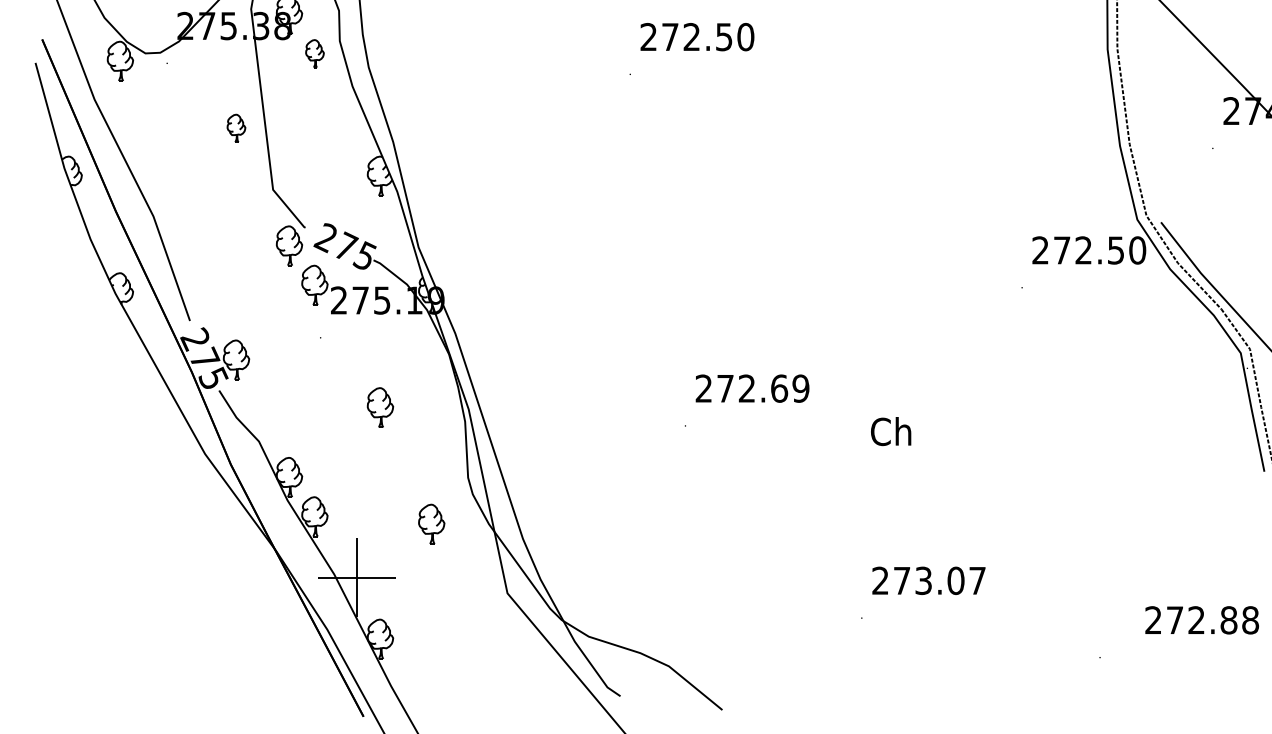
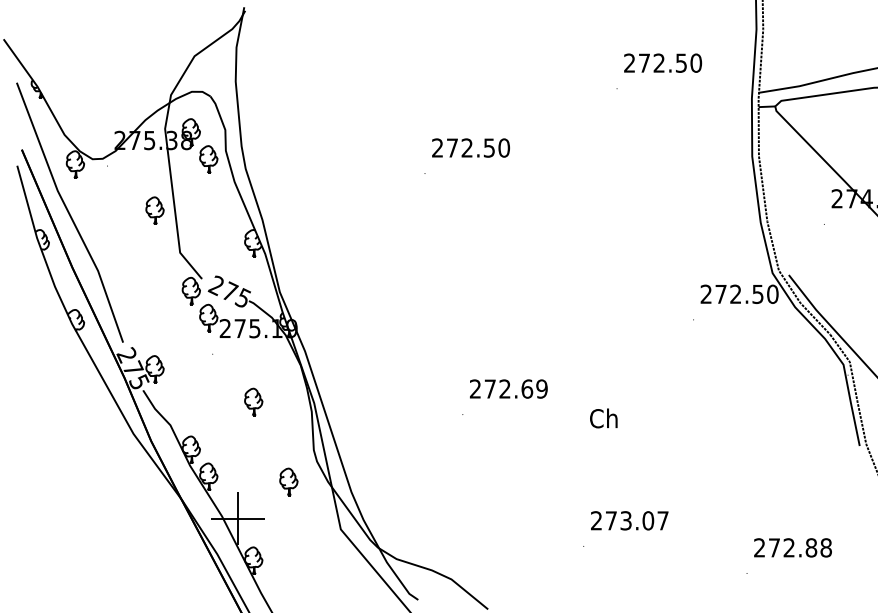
part: (314, 53) -> (208, 159), size x1.43
part: (235, 128) -> (154, 210), size x1.43
text: (1201, 619) -> (792, 547), moved

